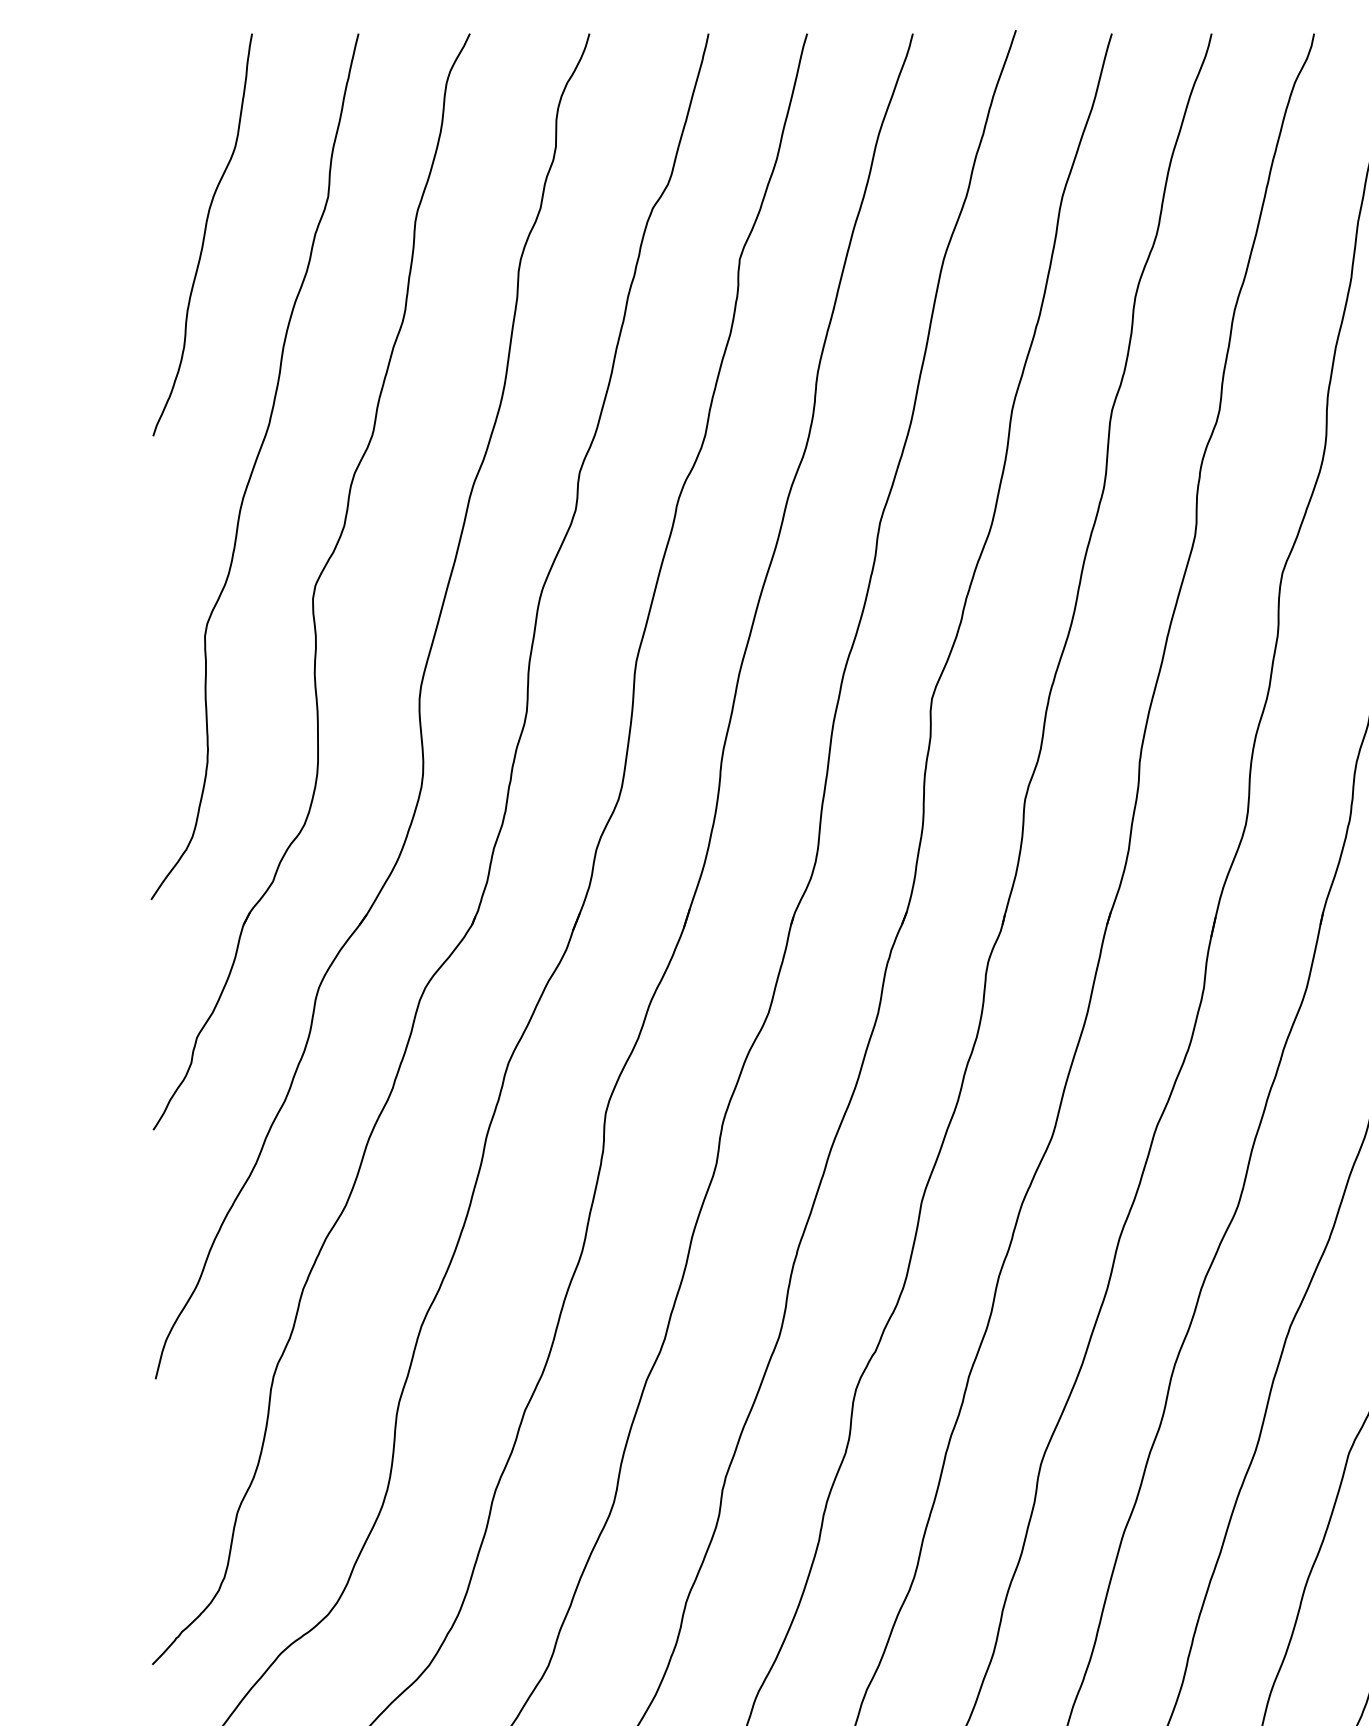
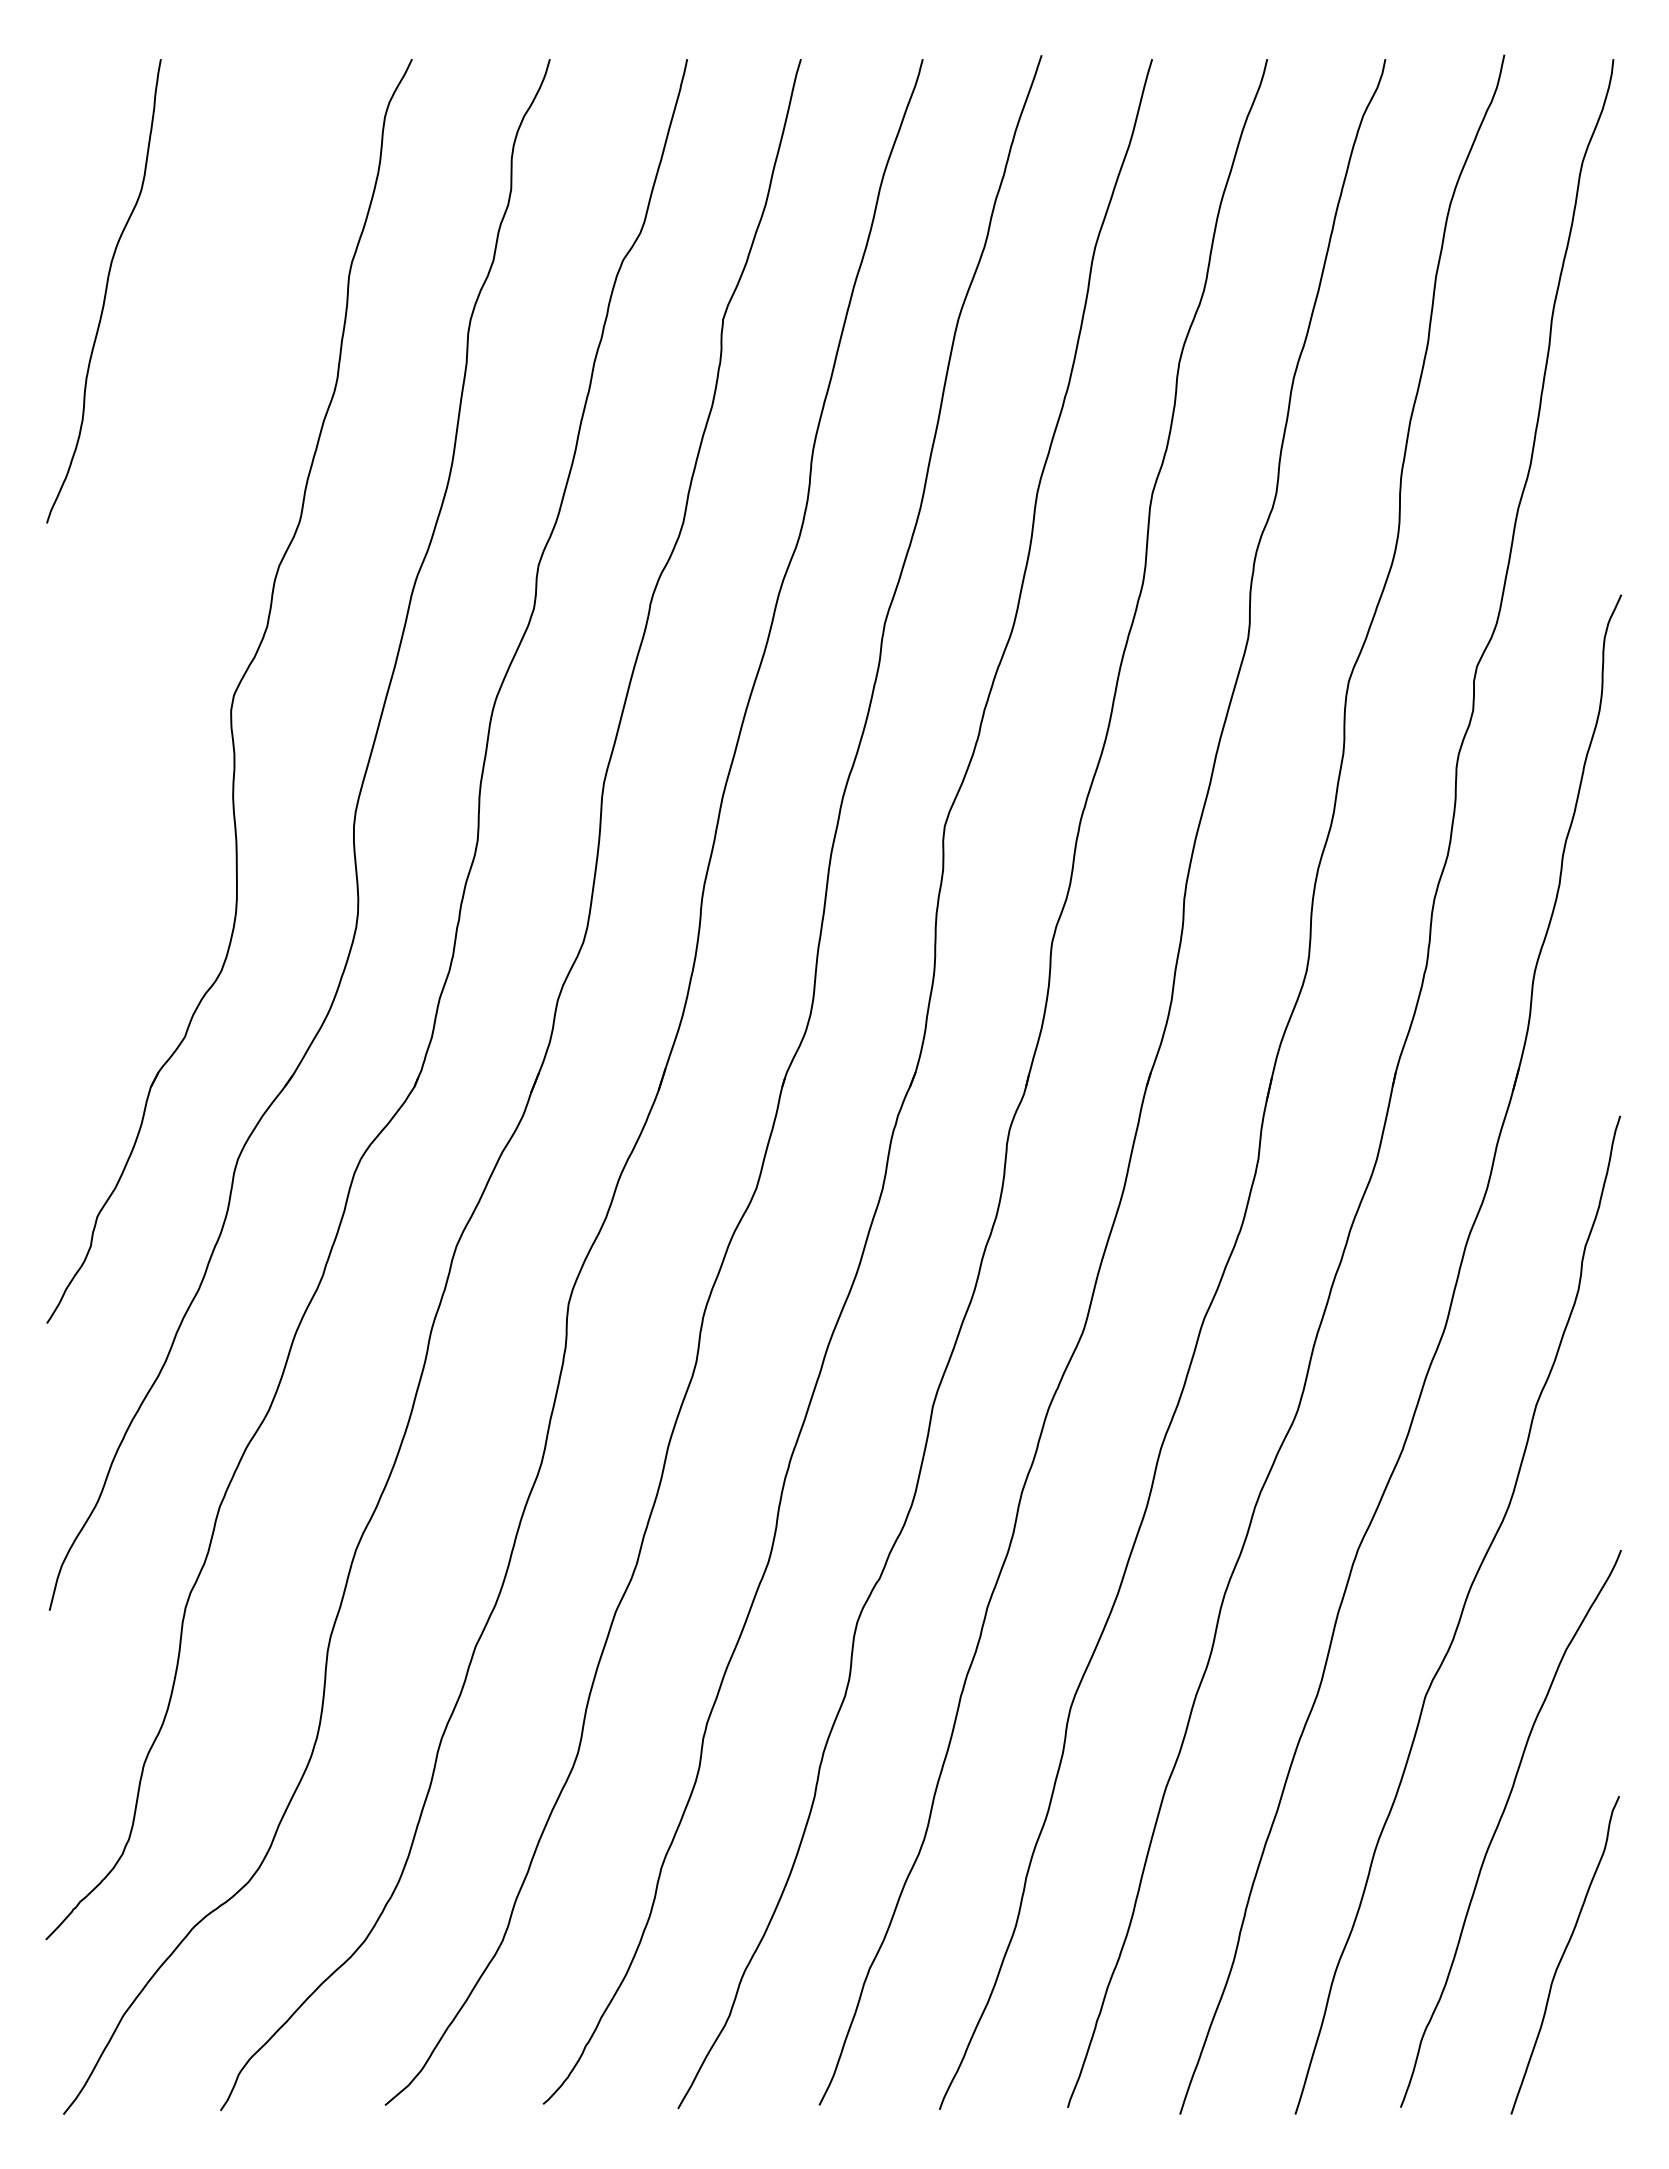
curve: (255, 465) -> (164, 557), removed

